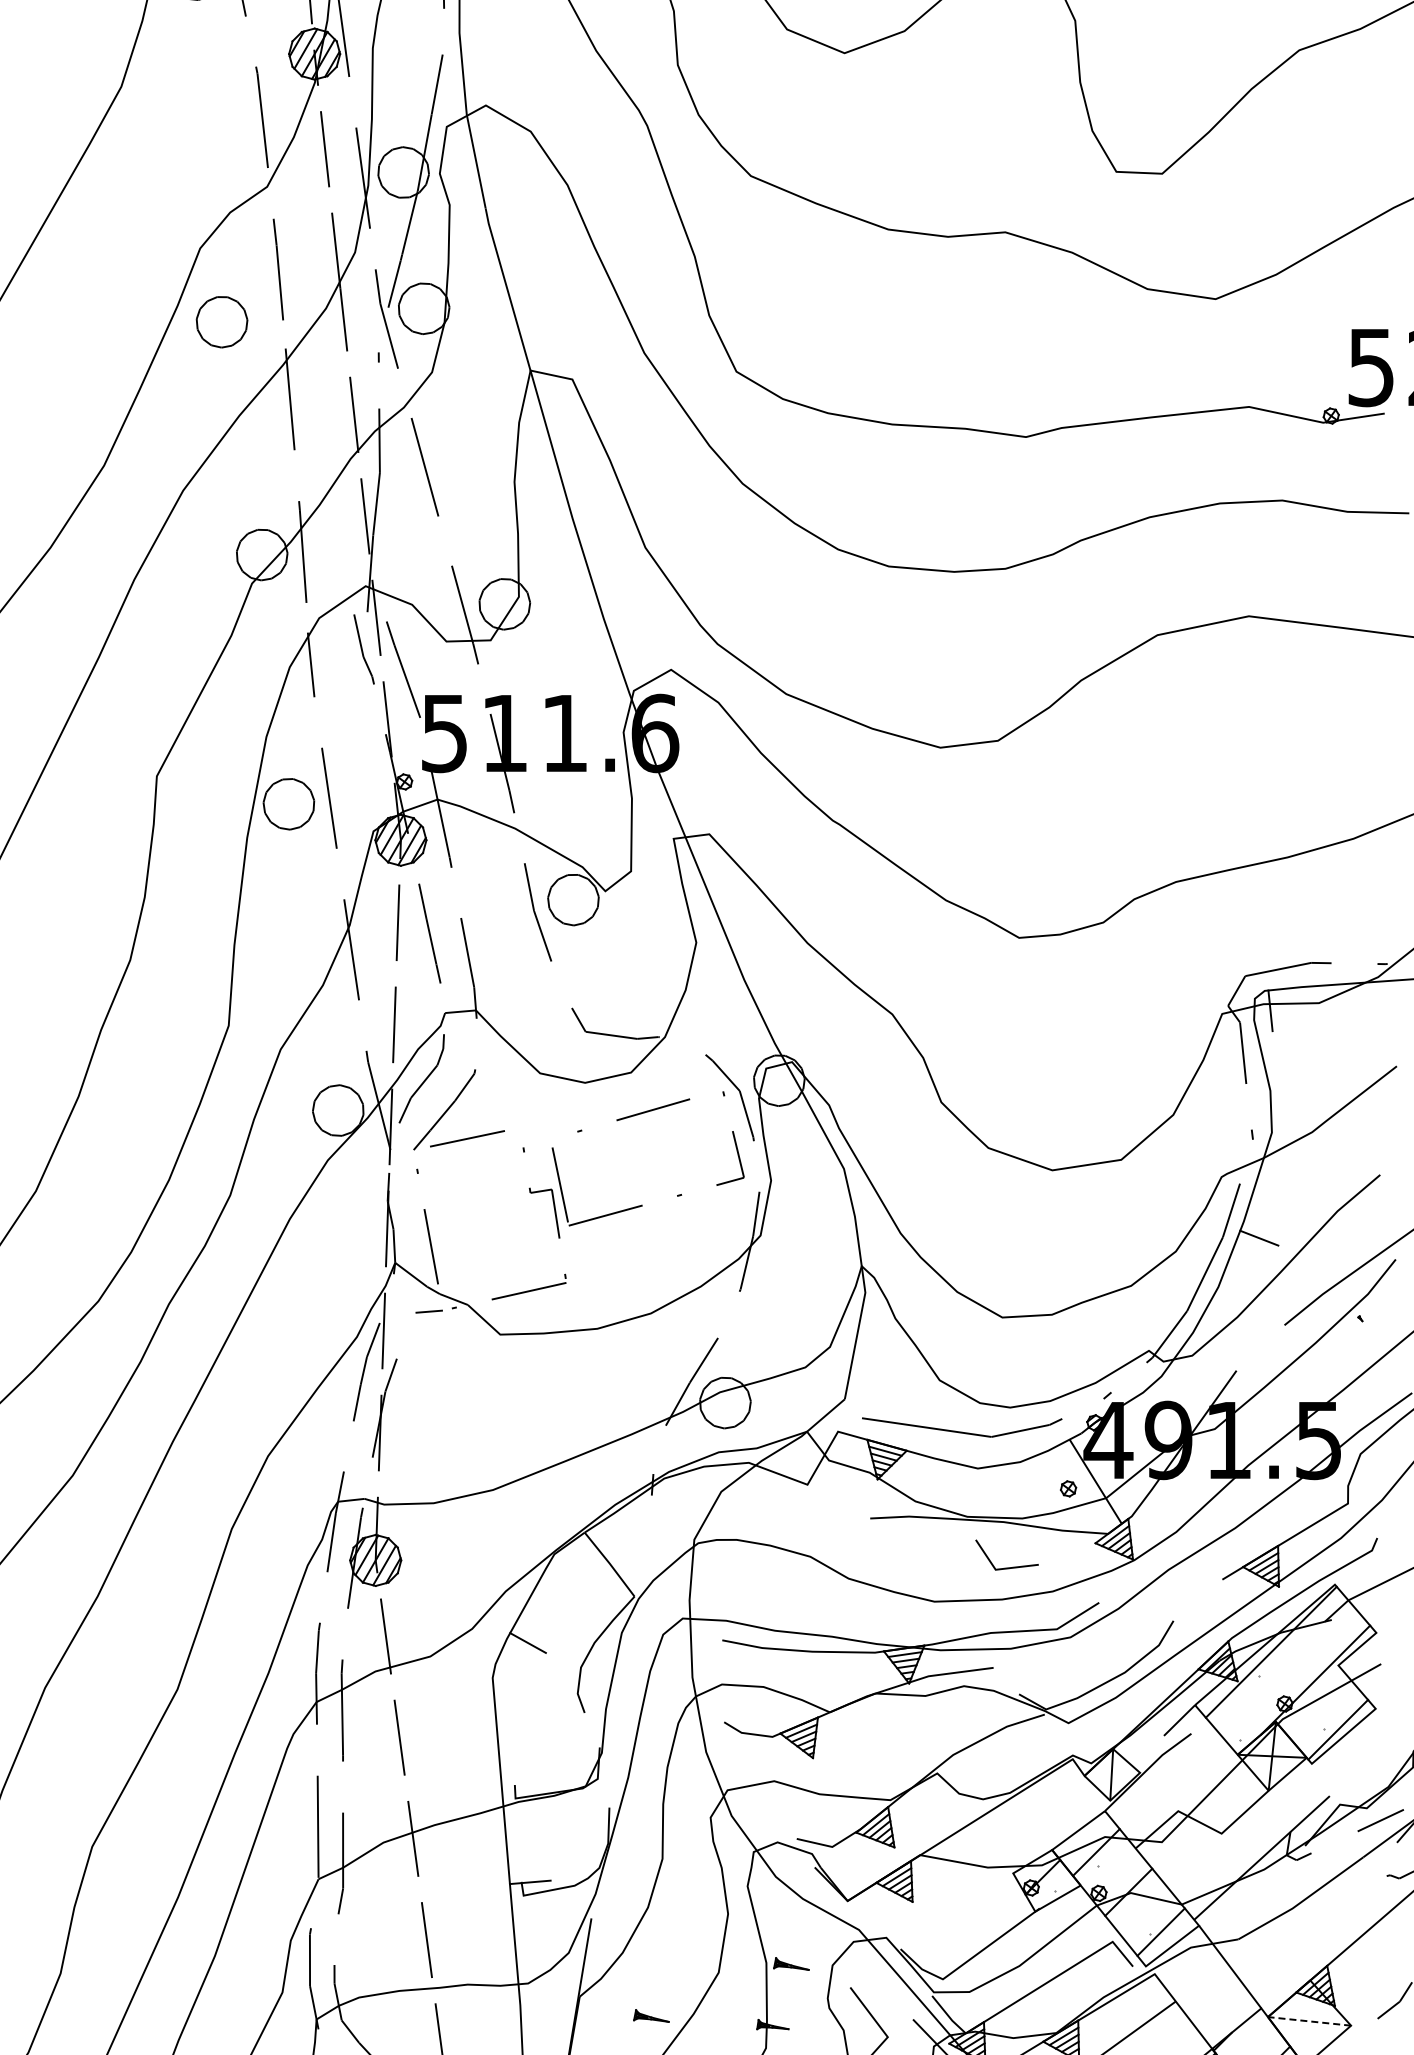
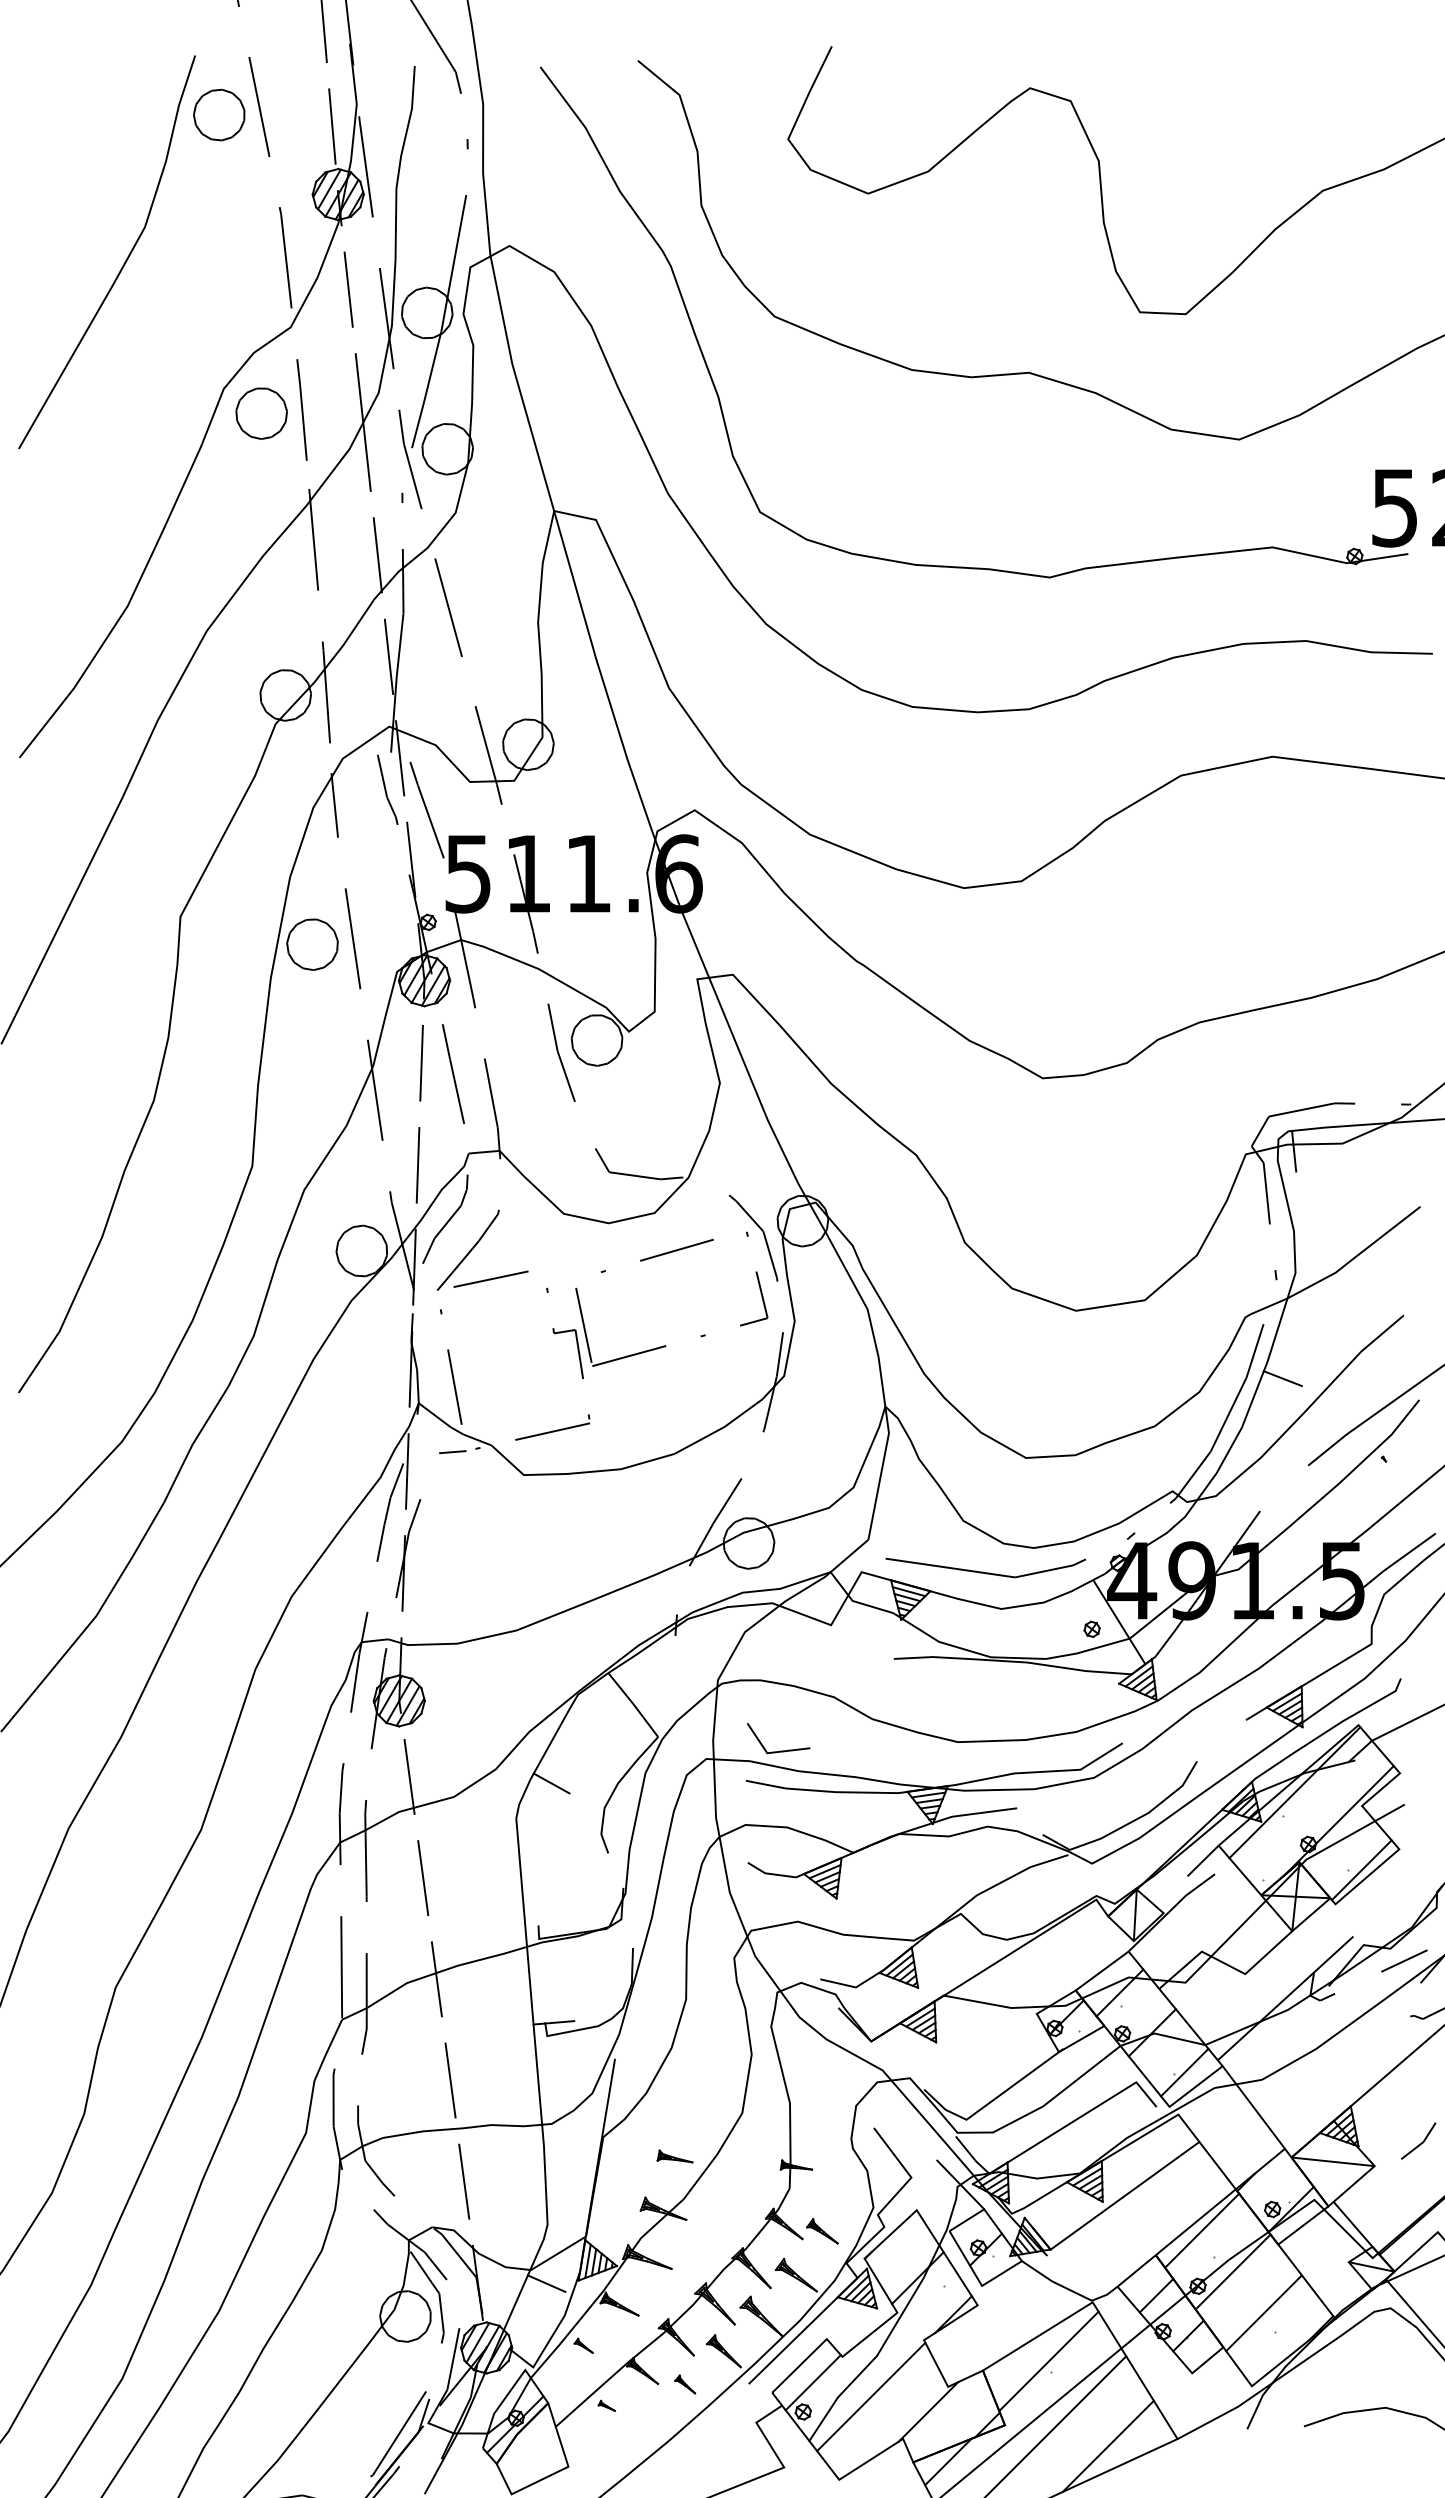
part: (221, 322) -> (261, 413), moved
line: (1007, 1567) -> (779, 1750), moved
part: (790, 1964) -> (814, 2104), removed
line: (1309, 2021) -> (1333, 2161), dashed -> solid

